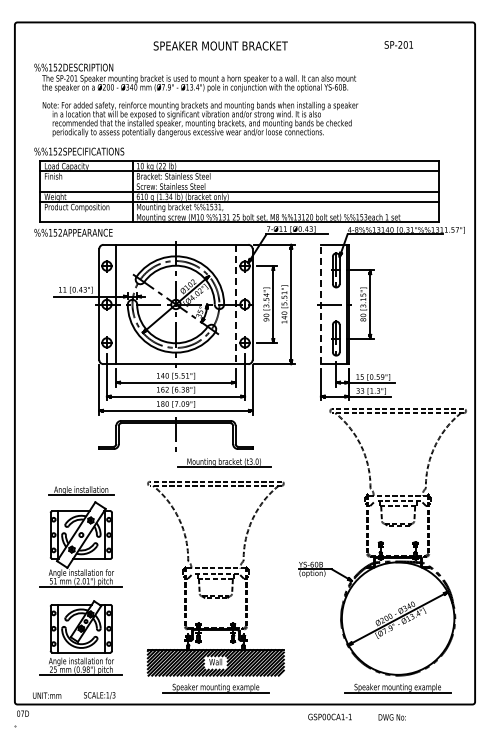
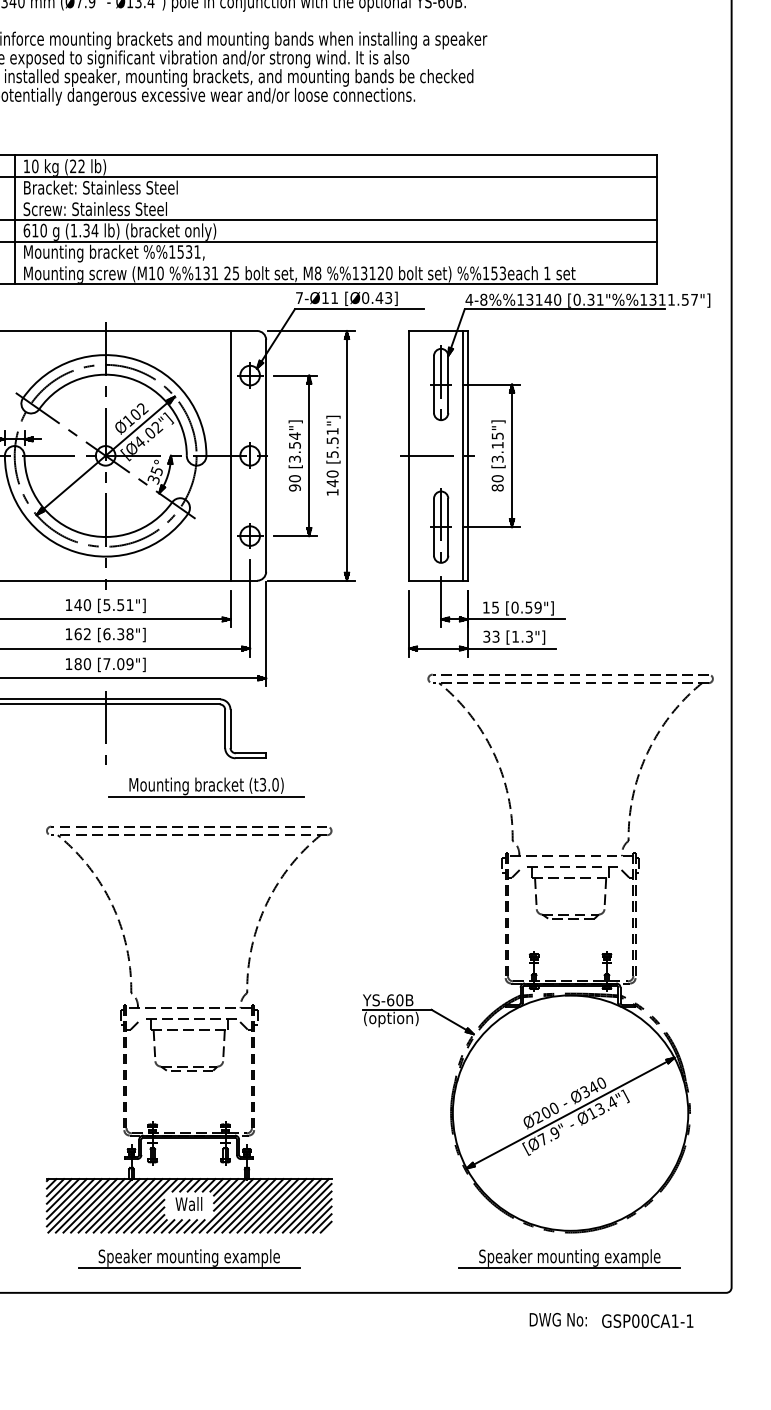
line: (235, 304) -> (230, 455), dashed -> solid
line: (320, 304) -> (408, 455), dashed -> solid
text: (329, 716) -> (646, 1320), moved

